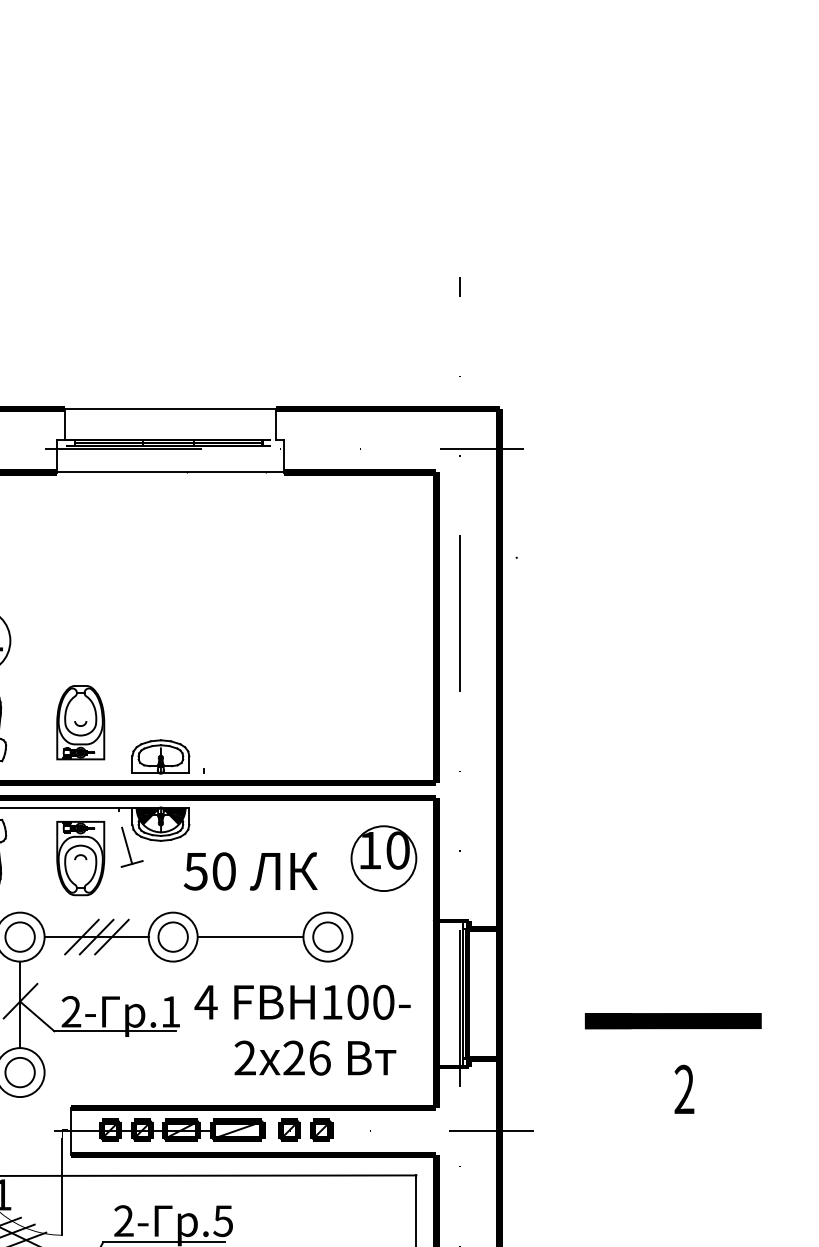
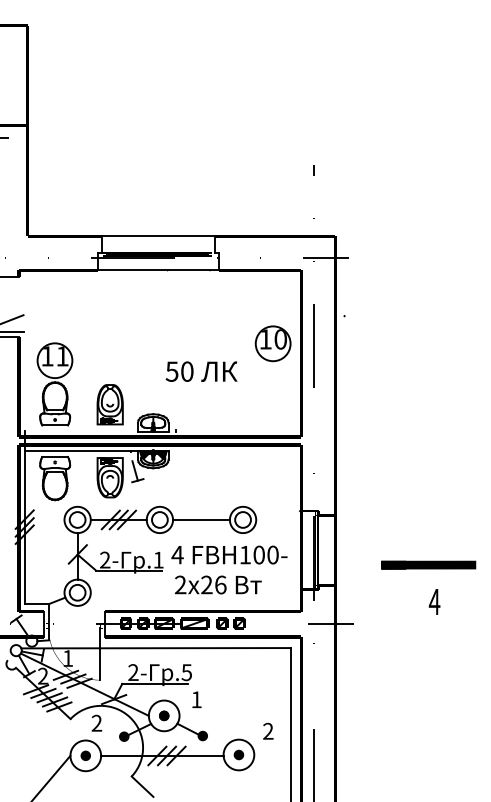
part: (382, 858) -> (272, 343), moved
text: (250, 871) -> (201, 371), moved
text: (315, 1057) -> (218, 584), moved
text: (684, 1088) -> (434, 601), 2 -> 4

